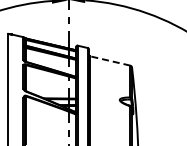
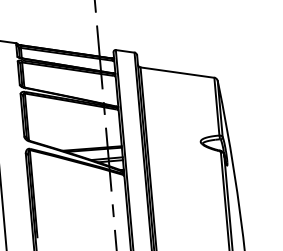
line: (109, 60) -> (175, 71), dashed -> solid

